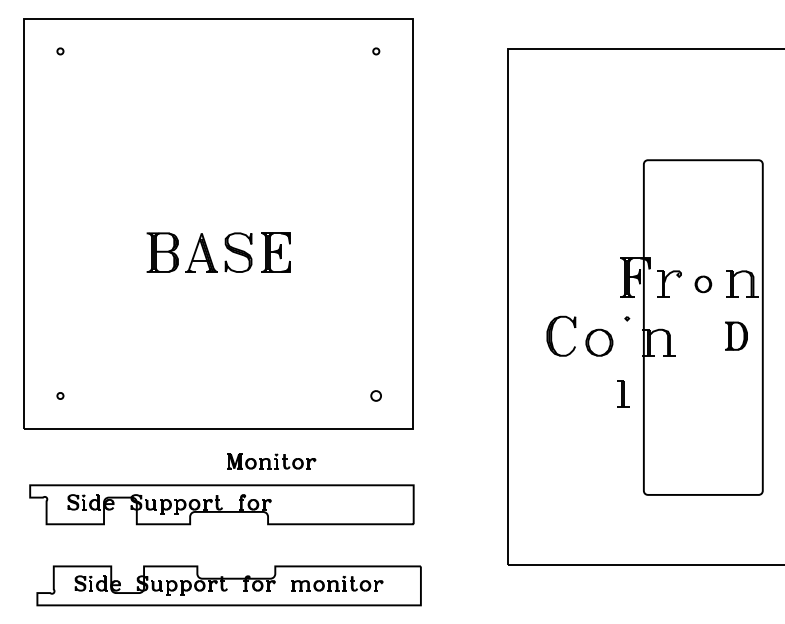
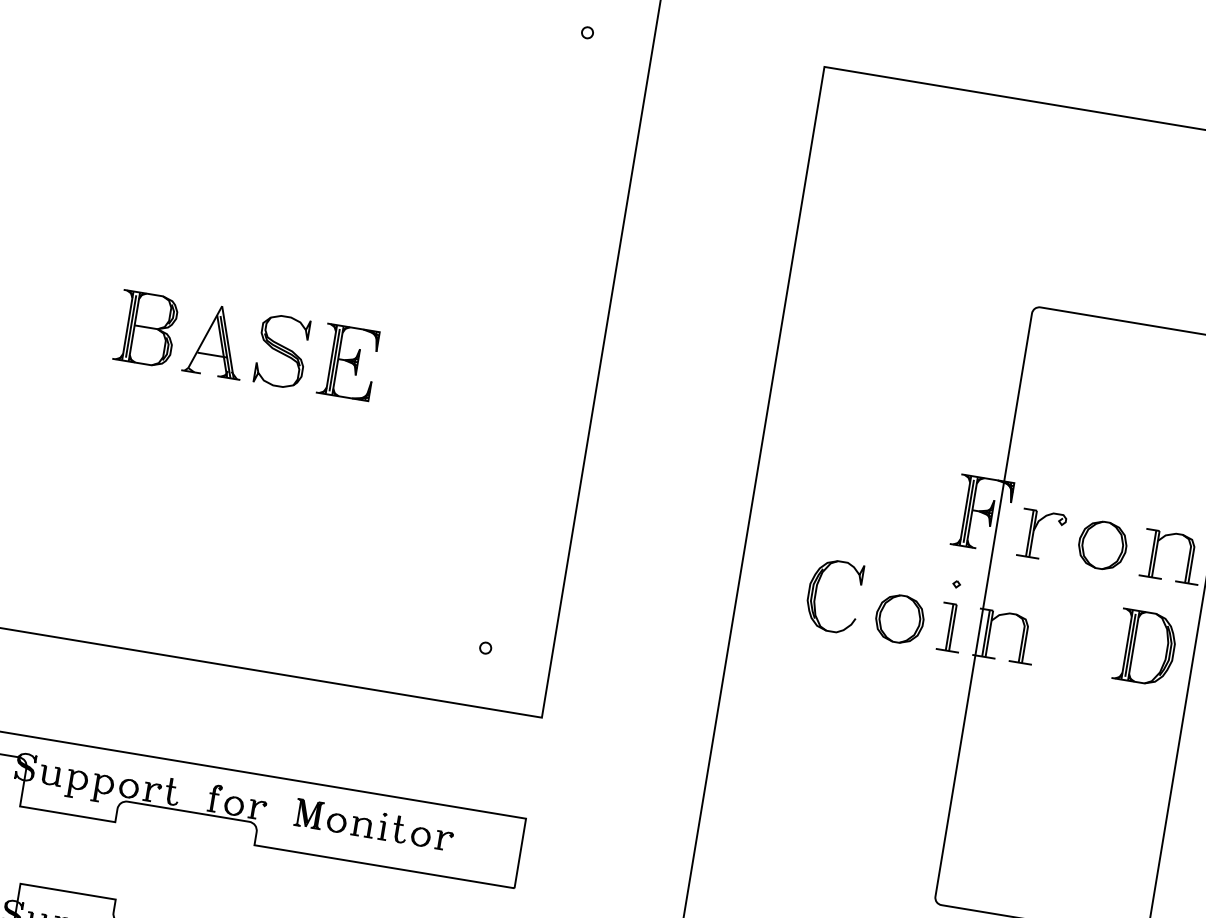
part: (703, 284) -> (1102, 545), size x1.67
part: (736, 335) -> (1146, 646), size x1.43
part: (623, 393) -> (951, 627), moved
part: (376, 395) -> (486, 647), size x0.62
part: (271, 461) -> (374, 825), moved

